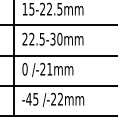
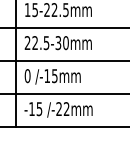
text: (46, 68) -> (51, 75), /-21mm -> /-15mm
text: (28, 99) -> (31, 109), -45 -> -15

